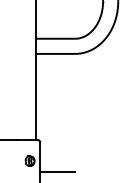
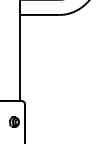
line: (57, 172) -> (41, 133), removed

